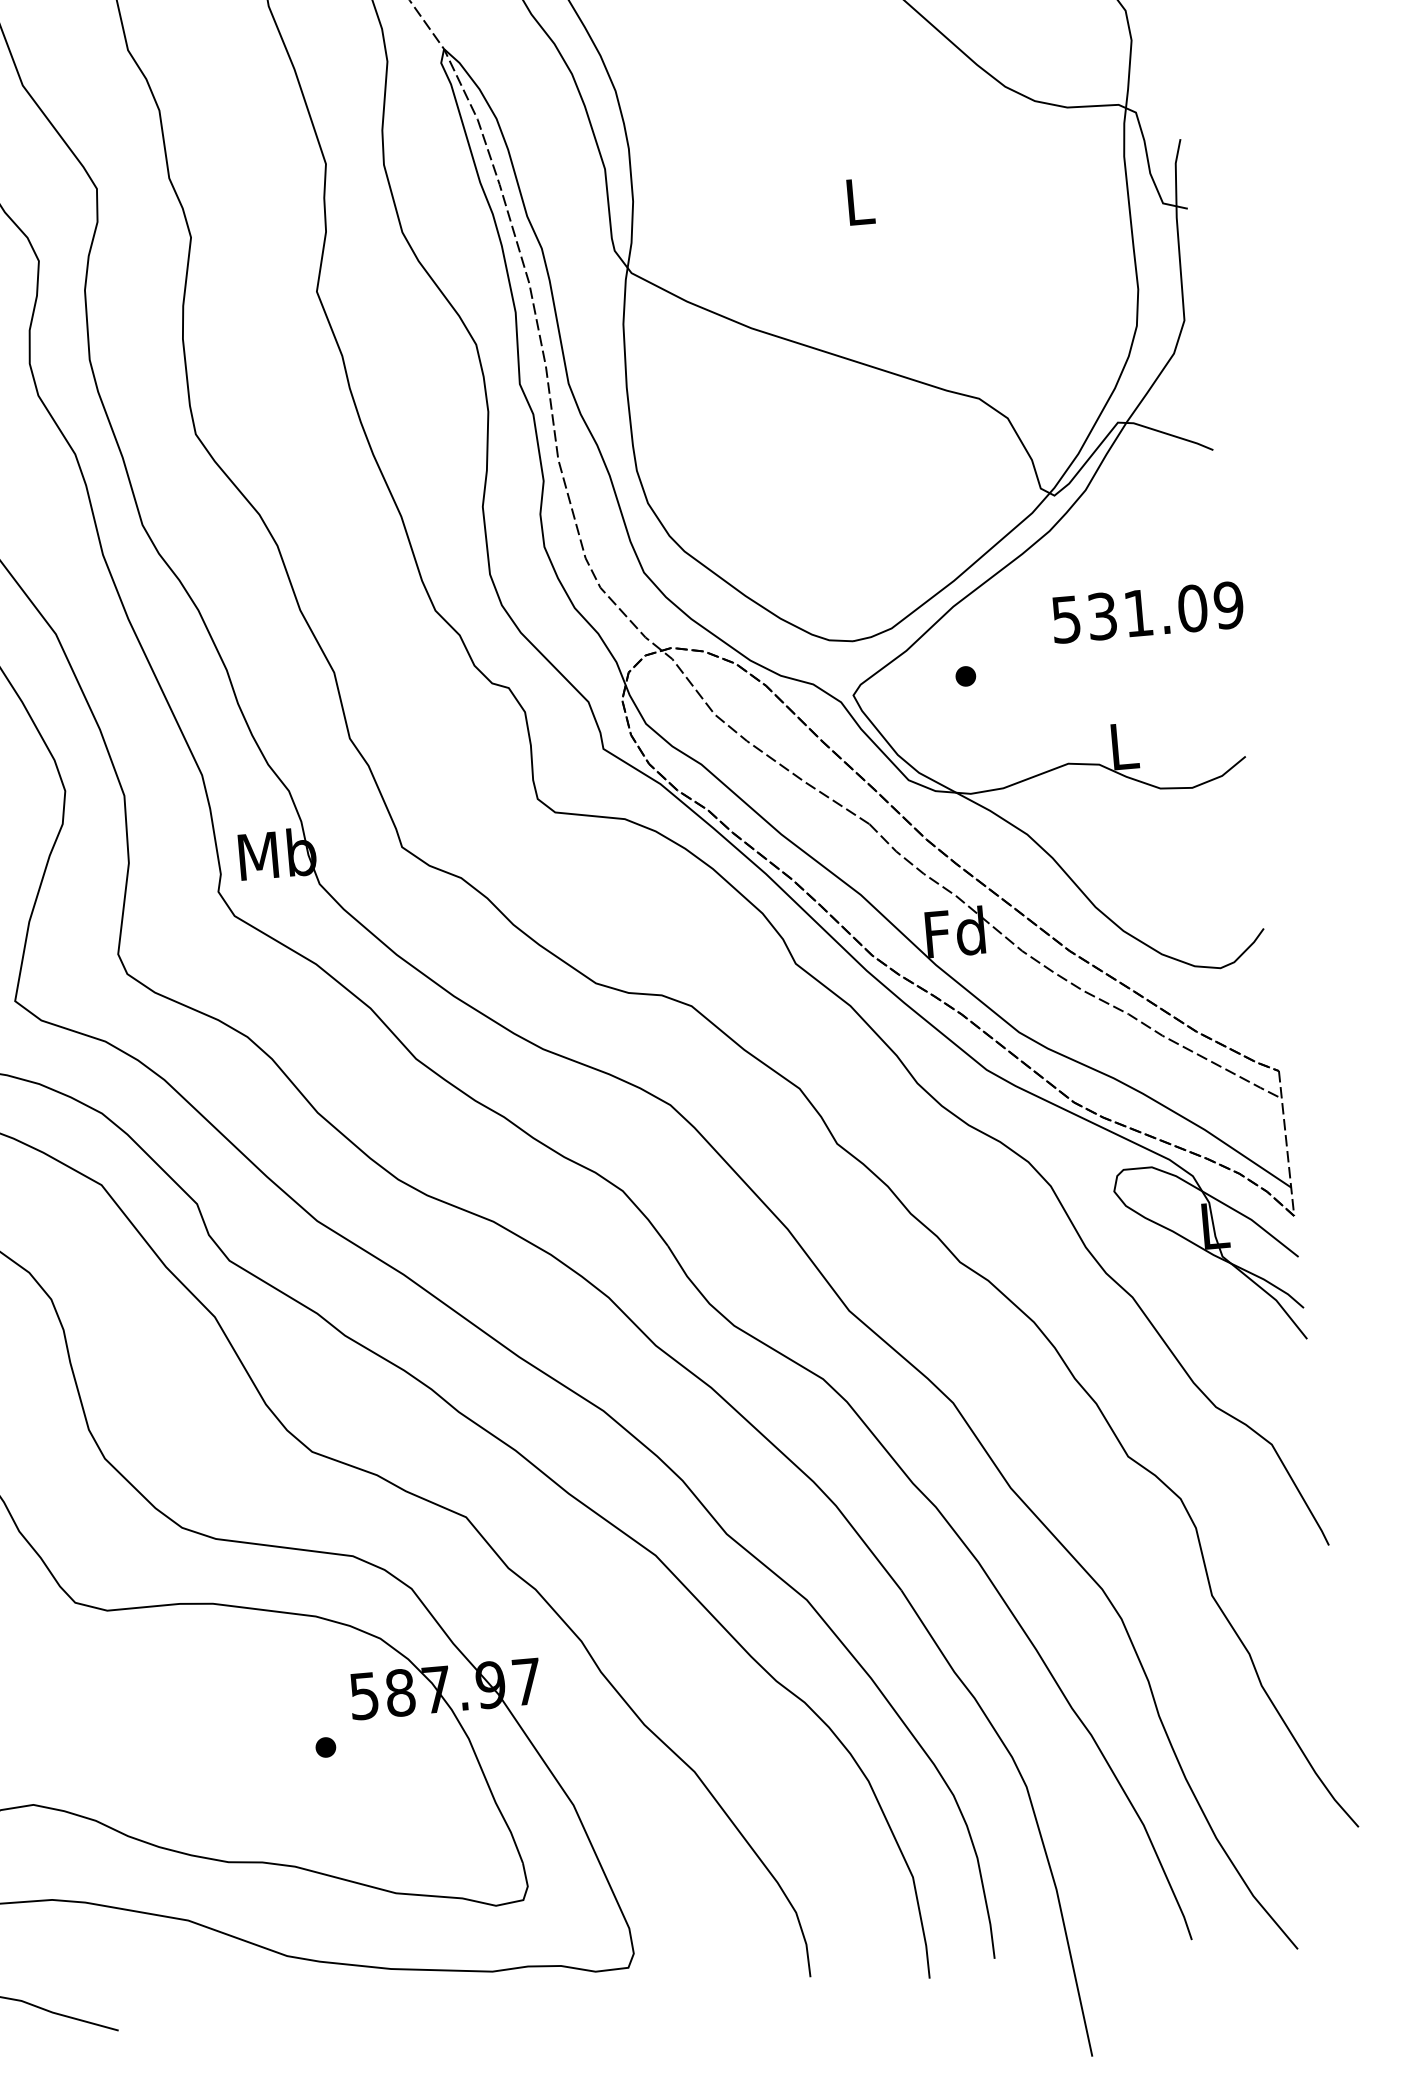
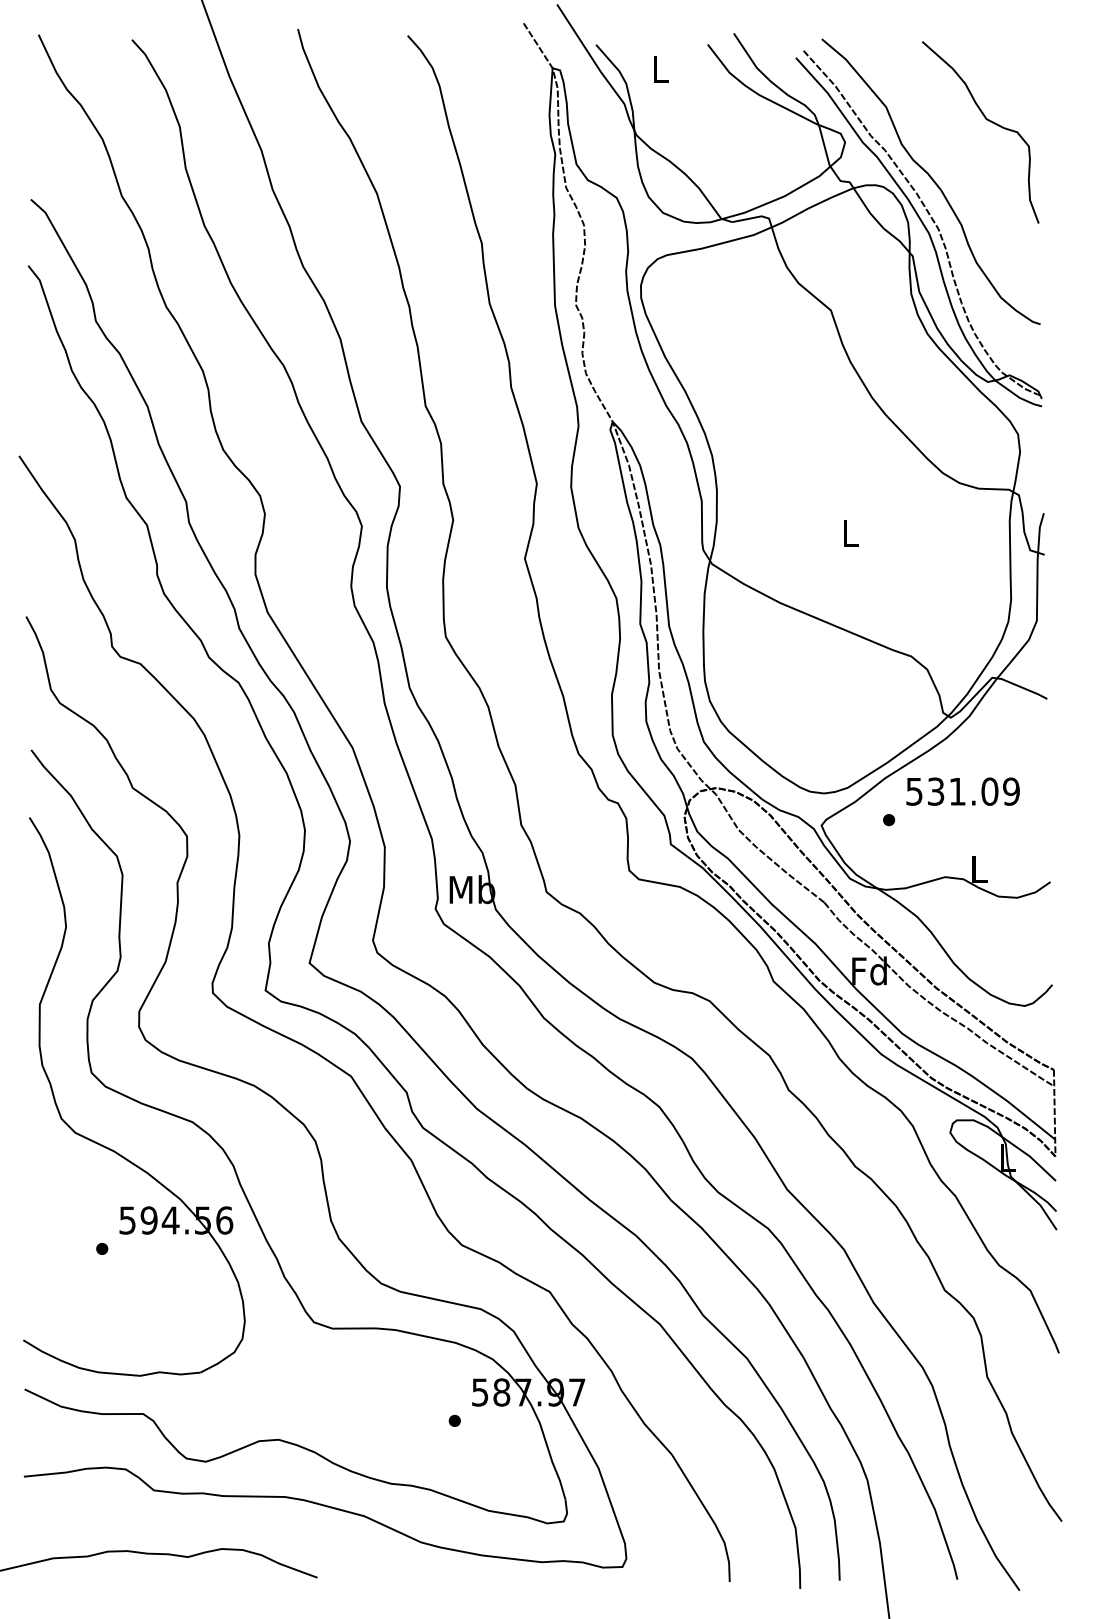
text: (1146, 612) -> (962, 791), moved

